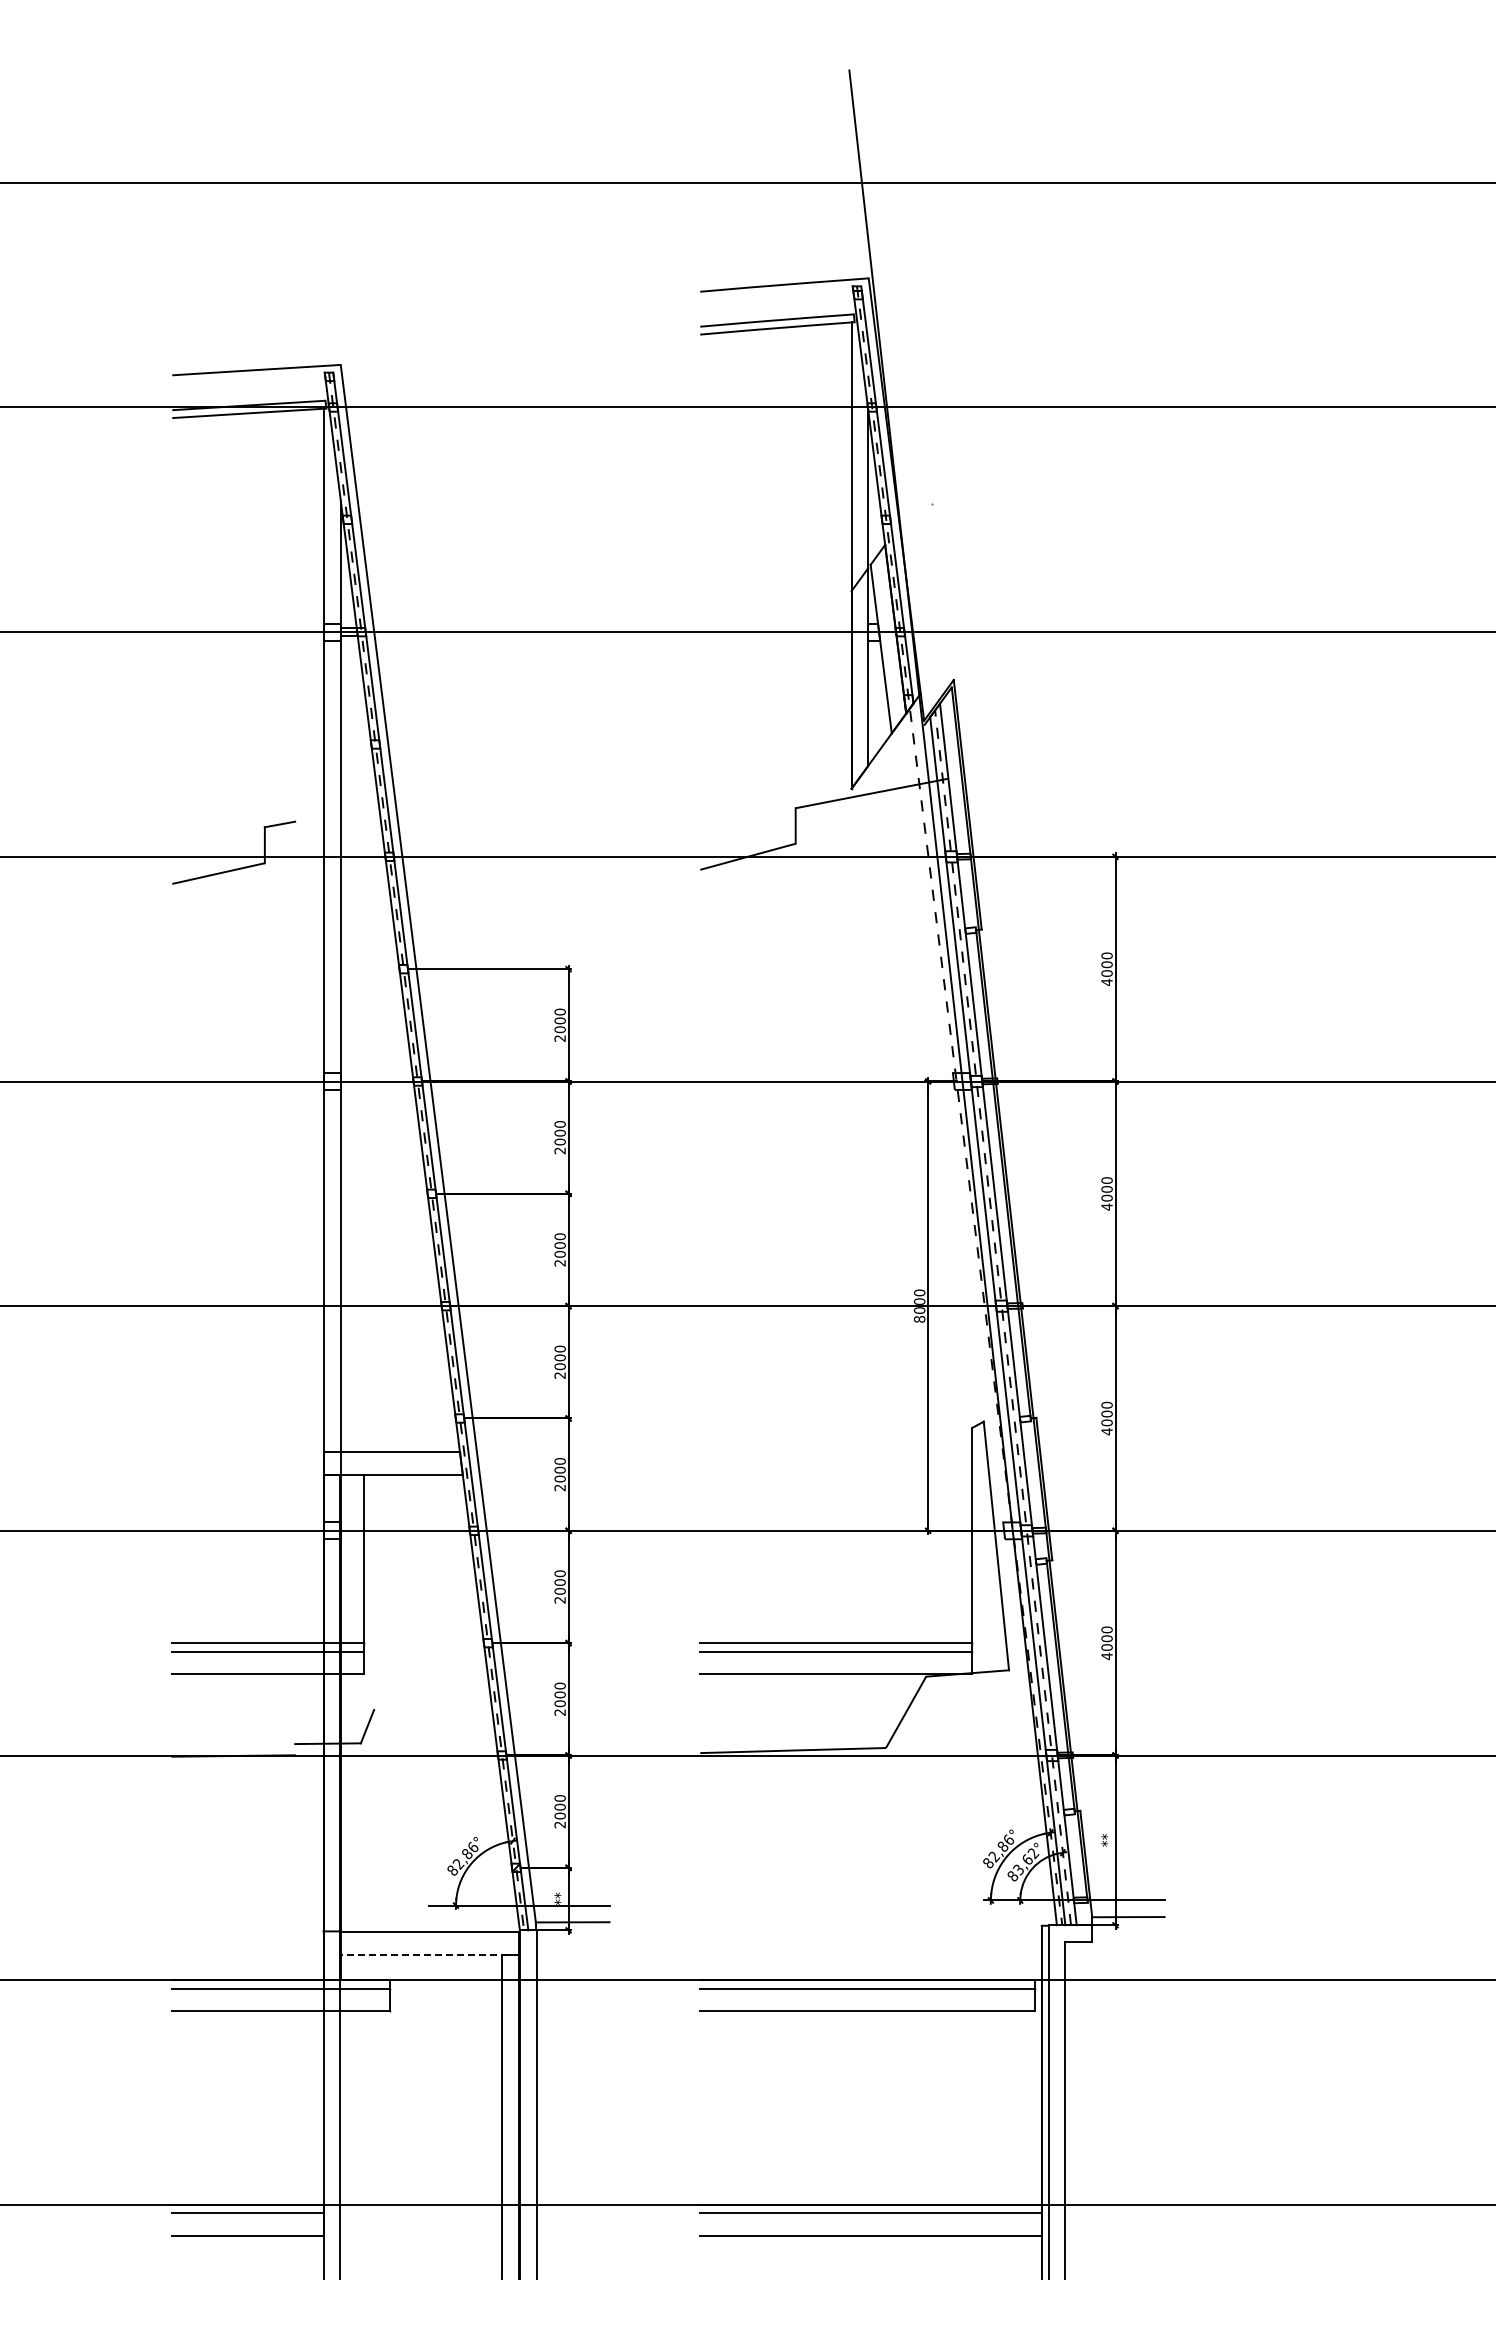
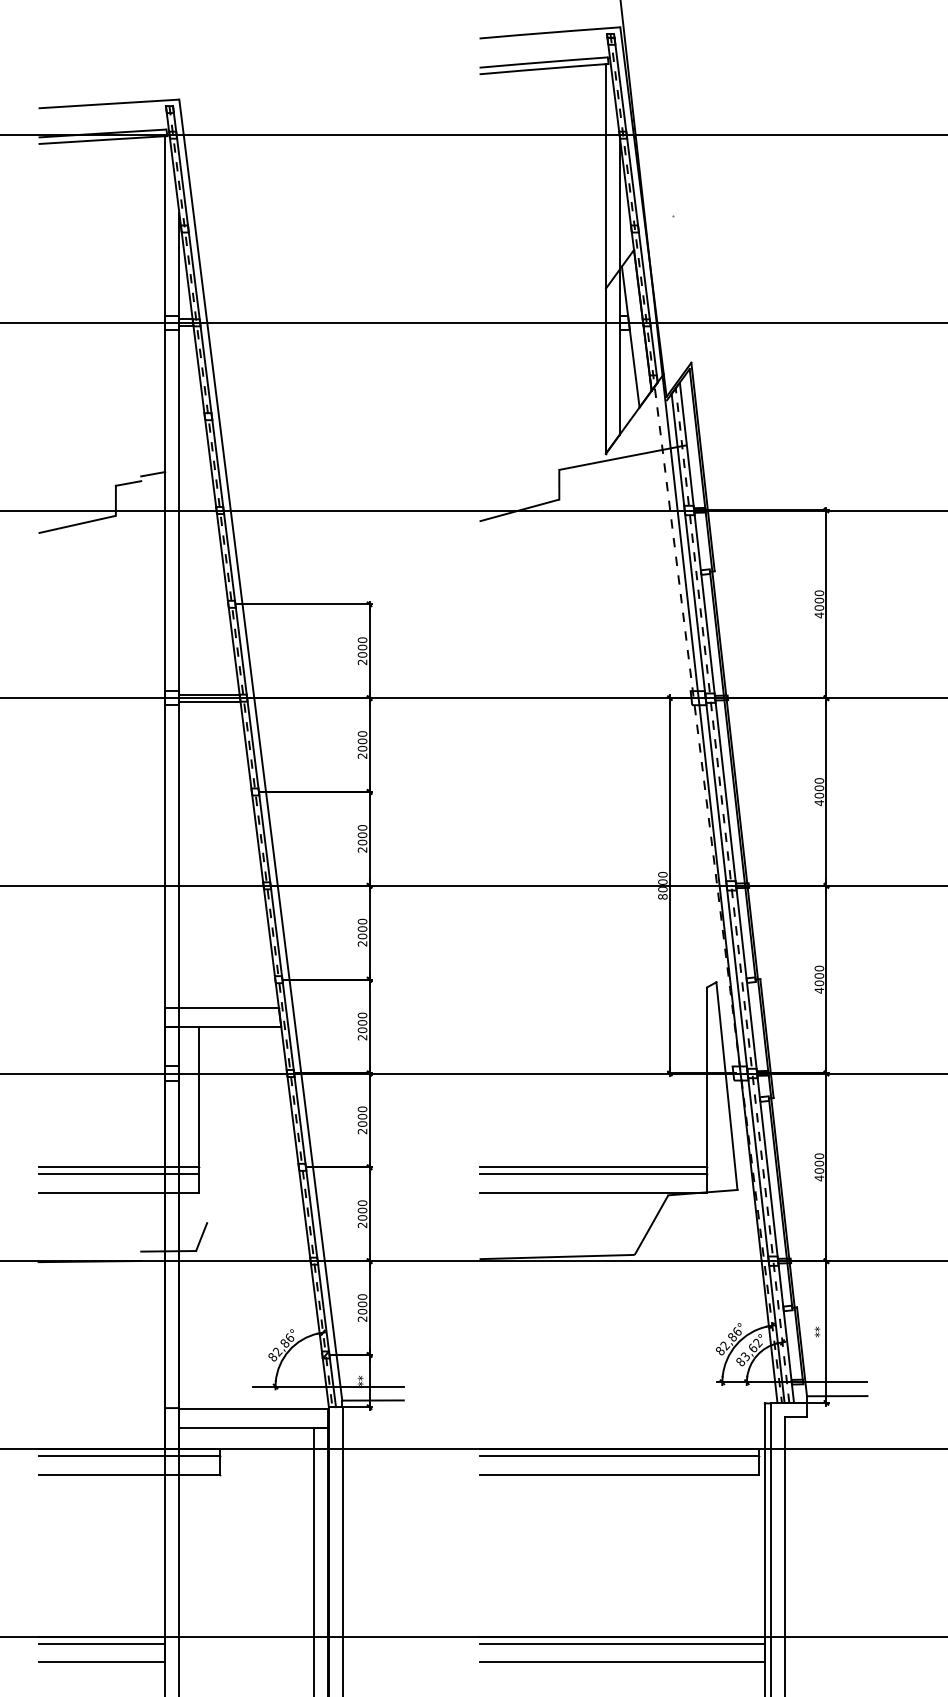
line: (309, 812) -> (153, 473), added
line: (376, 1077) -> (209, 694), added
line: (377, 1085) -> (209, 701), added
line: (429, 1954) -> (253, 1427), dashed -> solid

